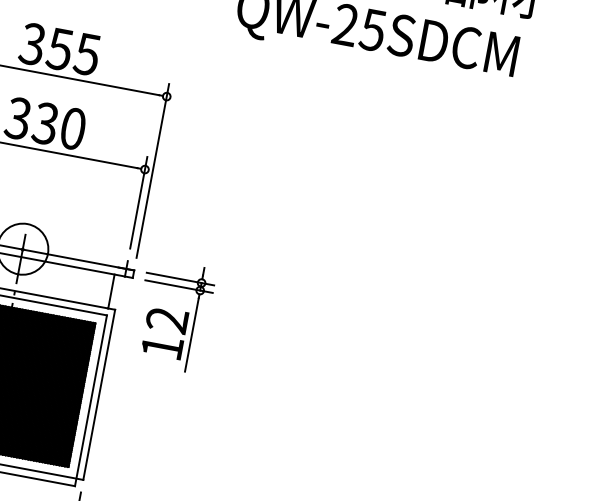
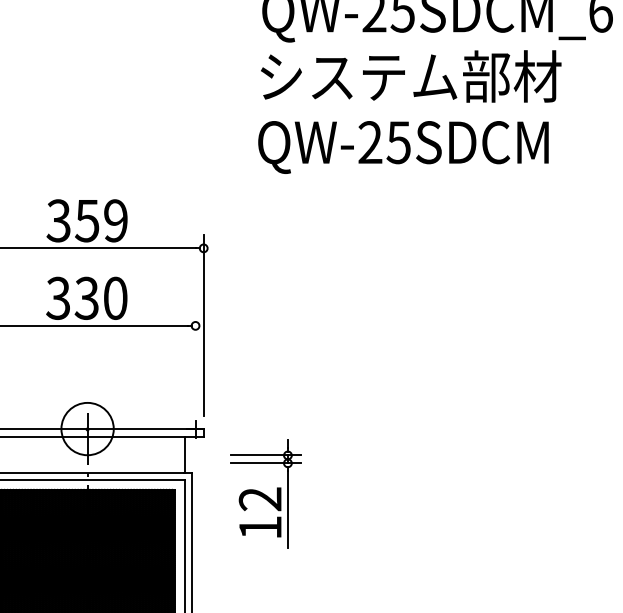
text: (87, 54) -> (115, 220), 355 -> 359
line: (138, 202) -> (195, 360), removed
part: (173, 315) -> (265, 493), moved

